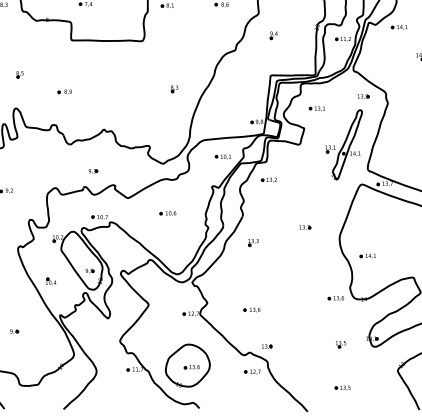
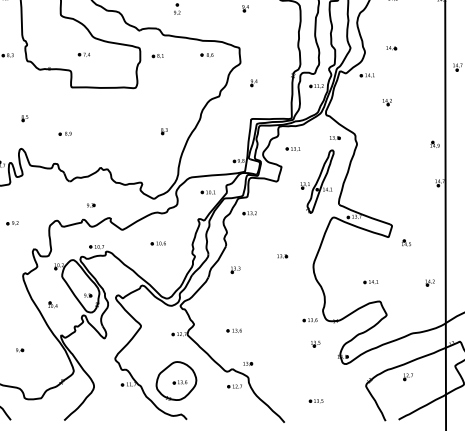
part: (367, 256) -> (370, 282), moved
part: (340, 343) -> (315, 343), moved

